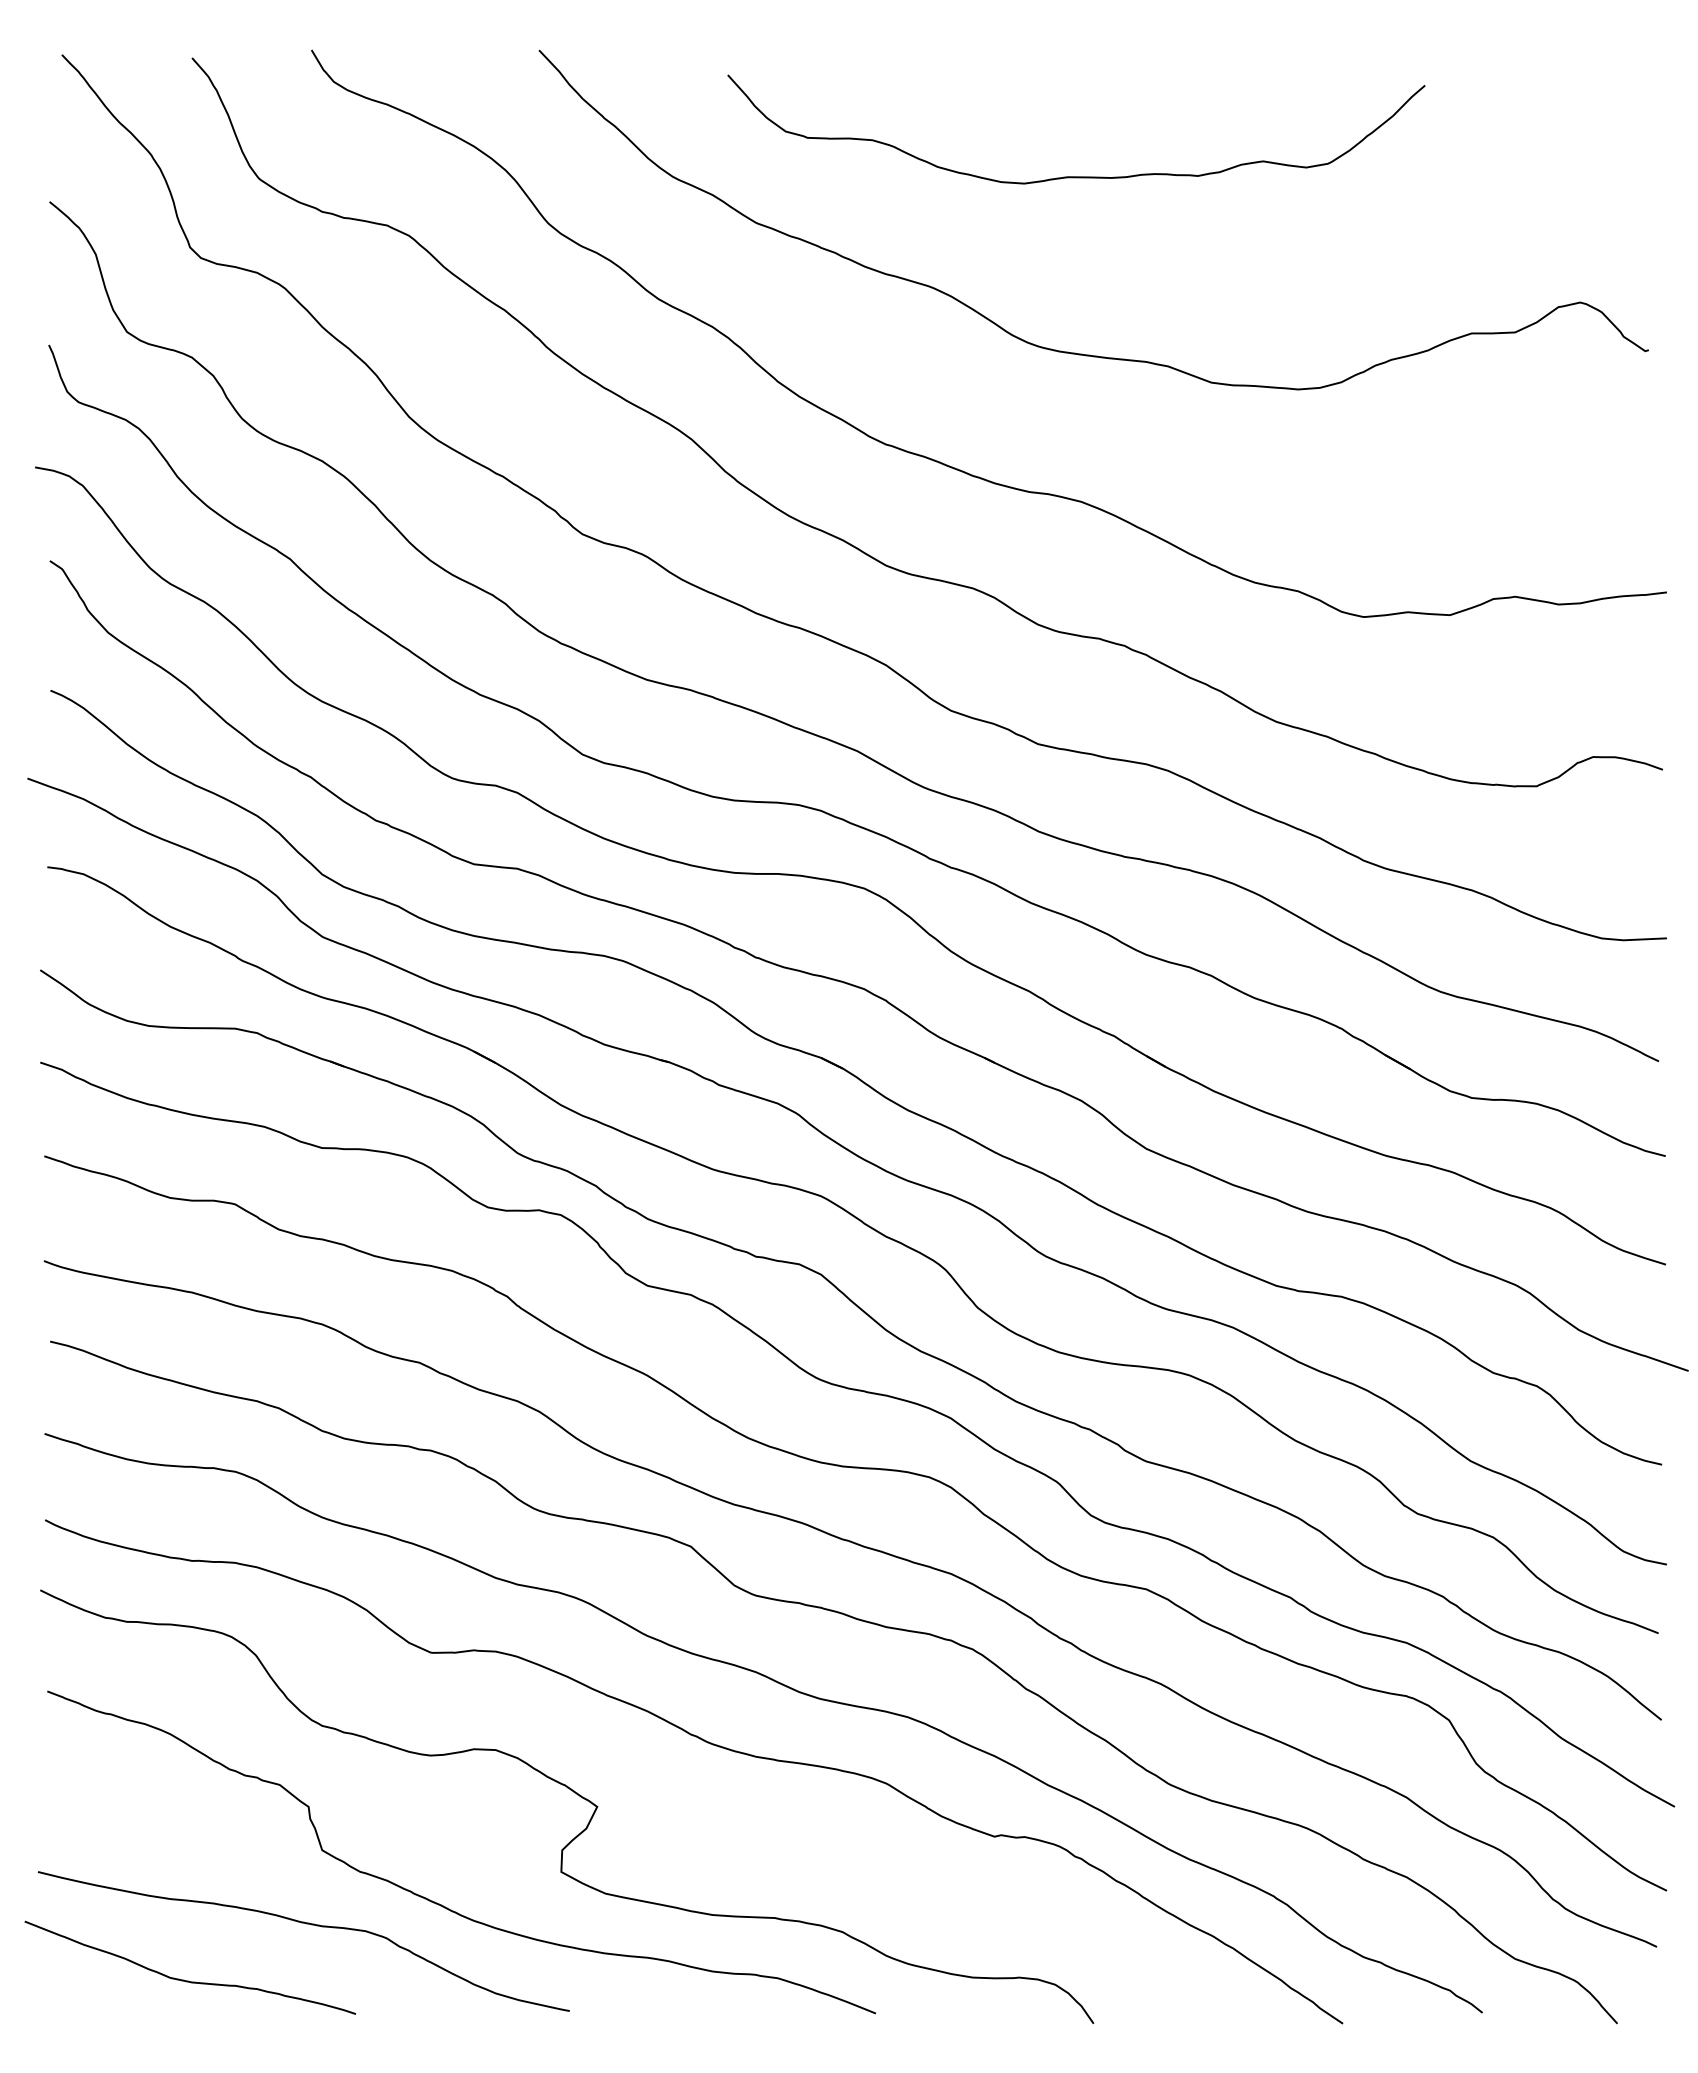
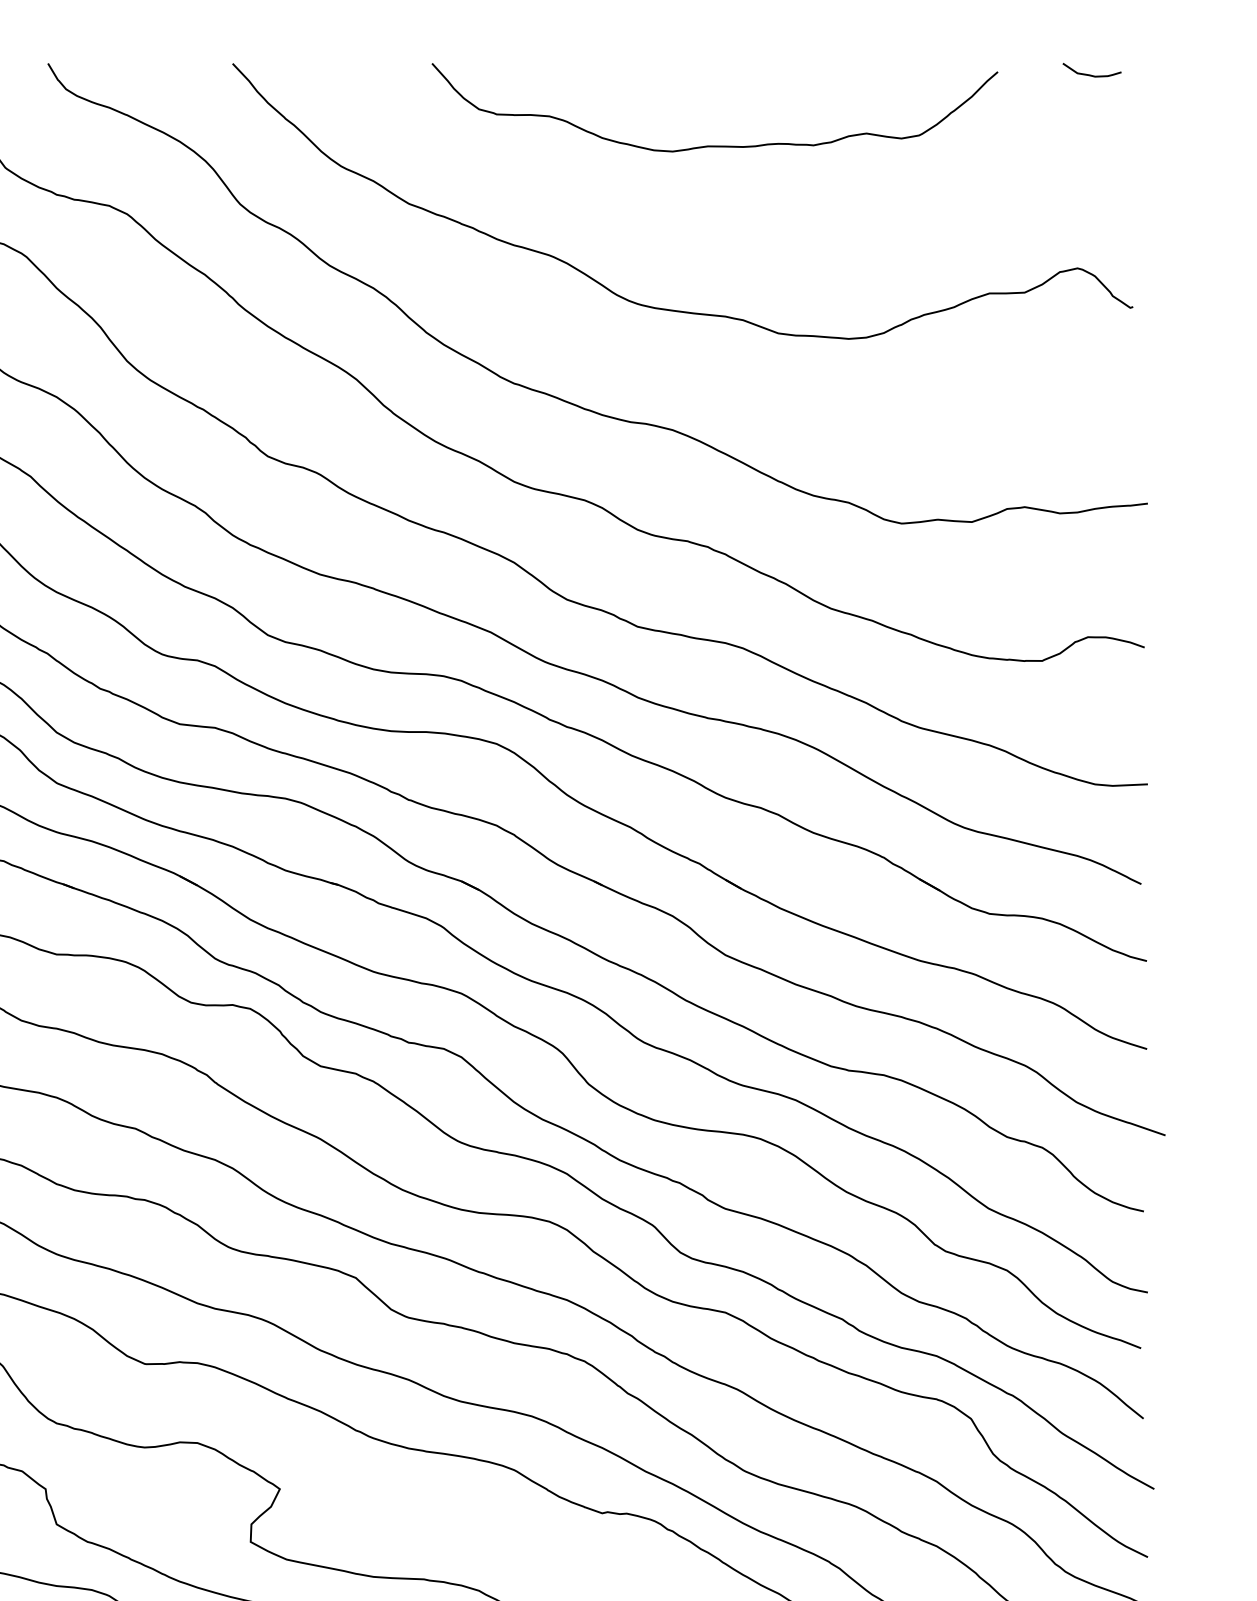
curve: (1595, 63) -> (1089, 74), added
curve: (1076, 176) -> (715, 145), moved

